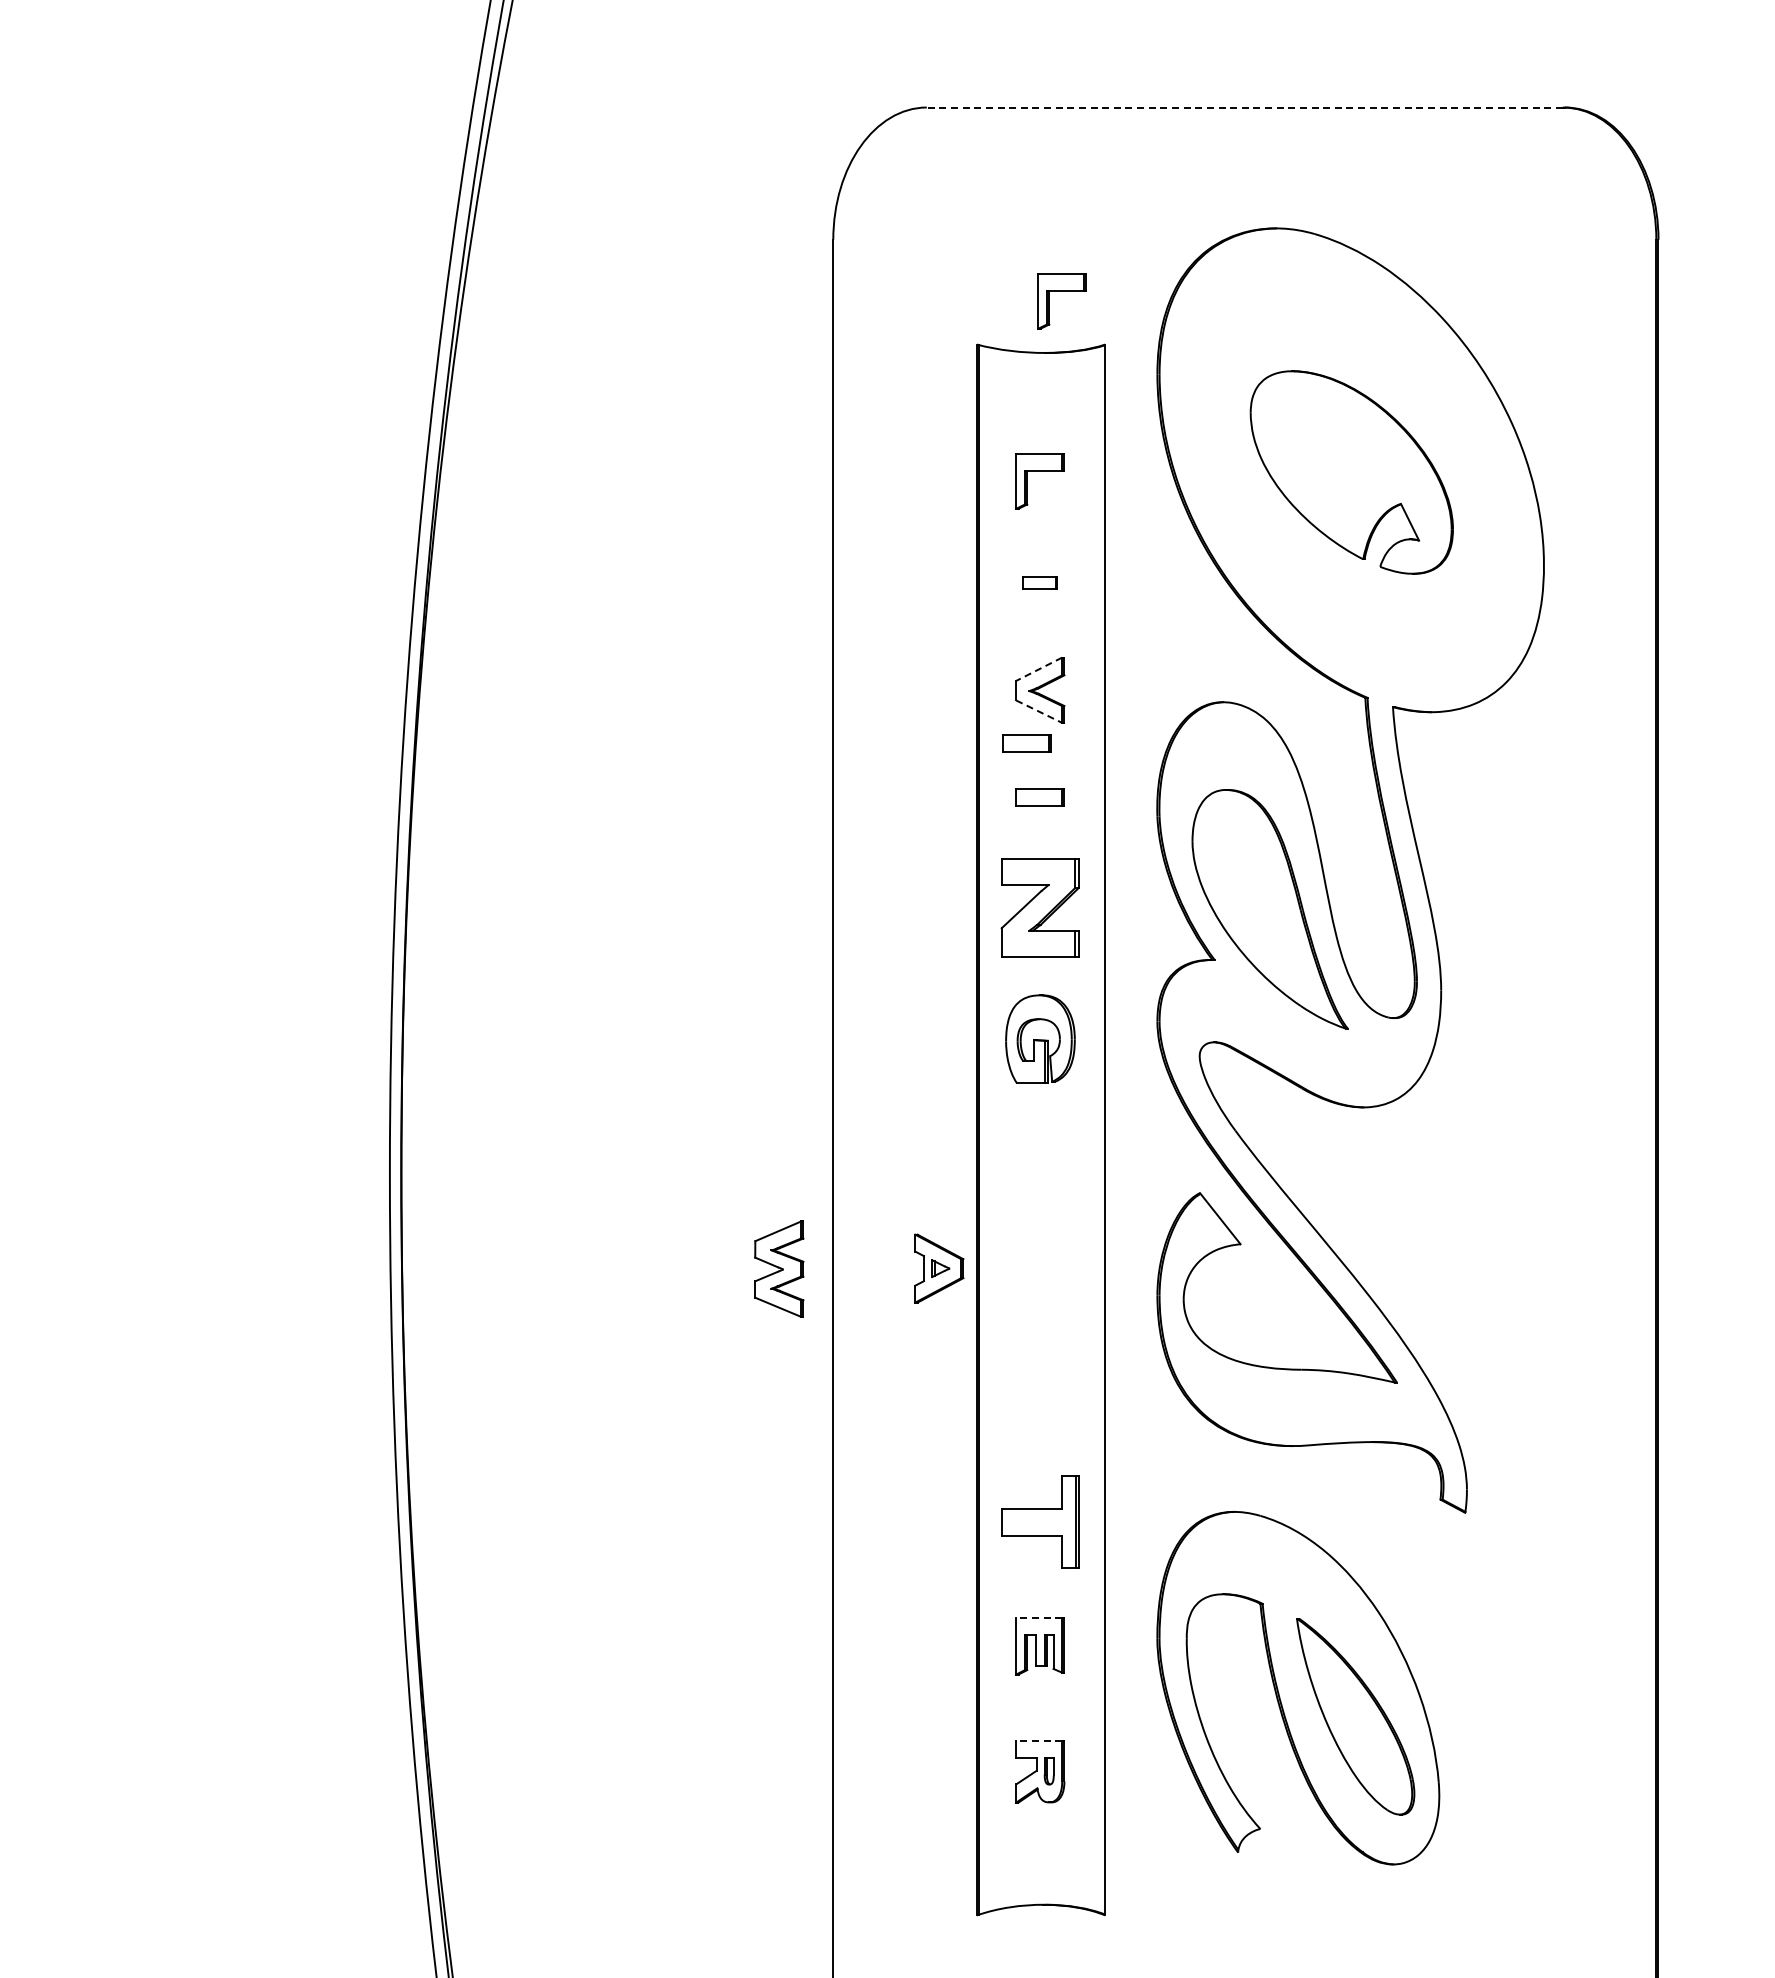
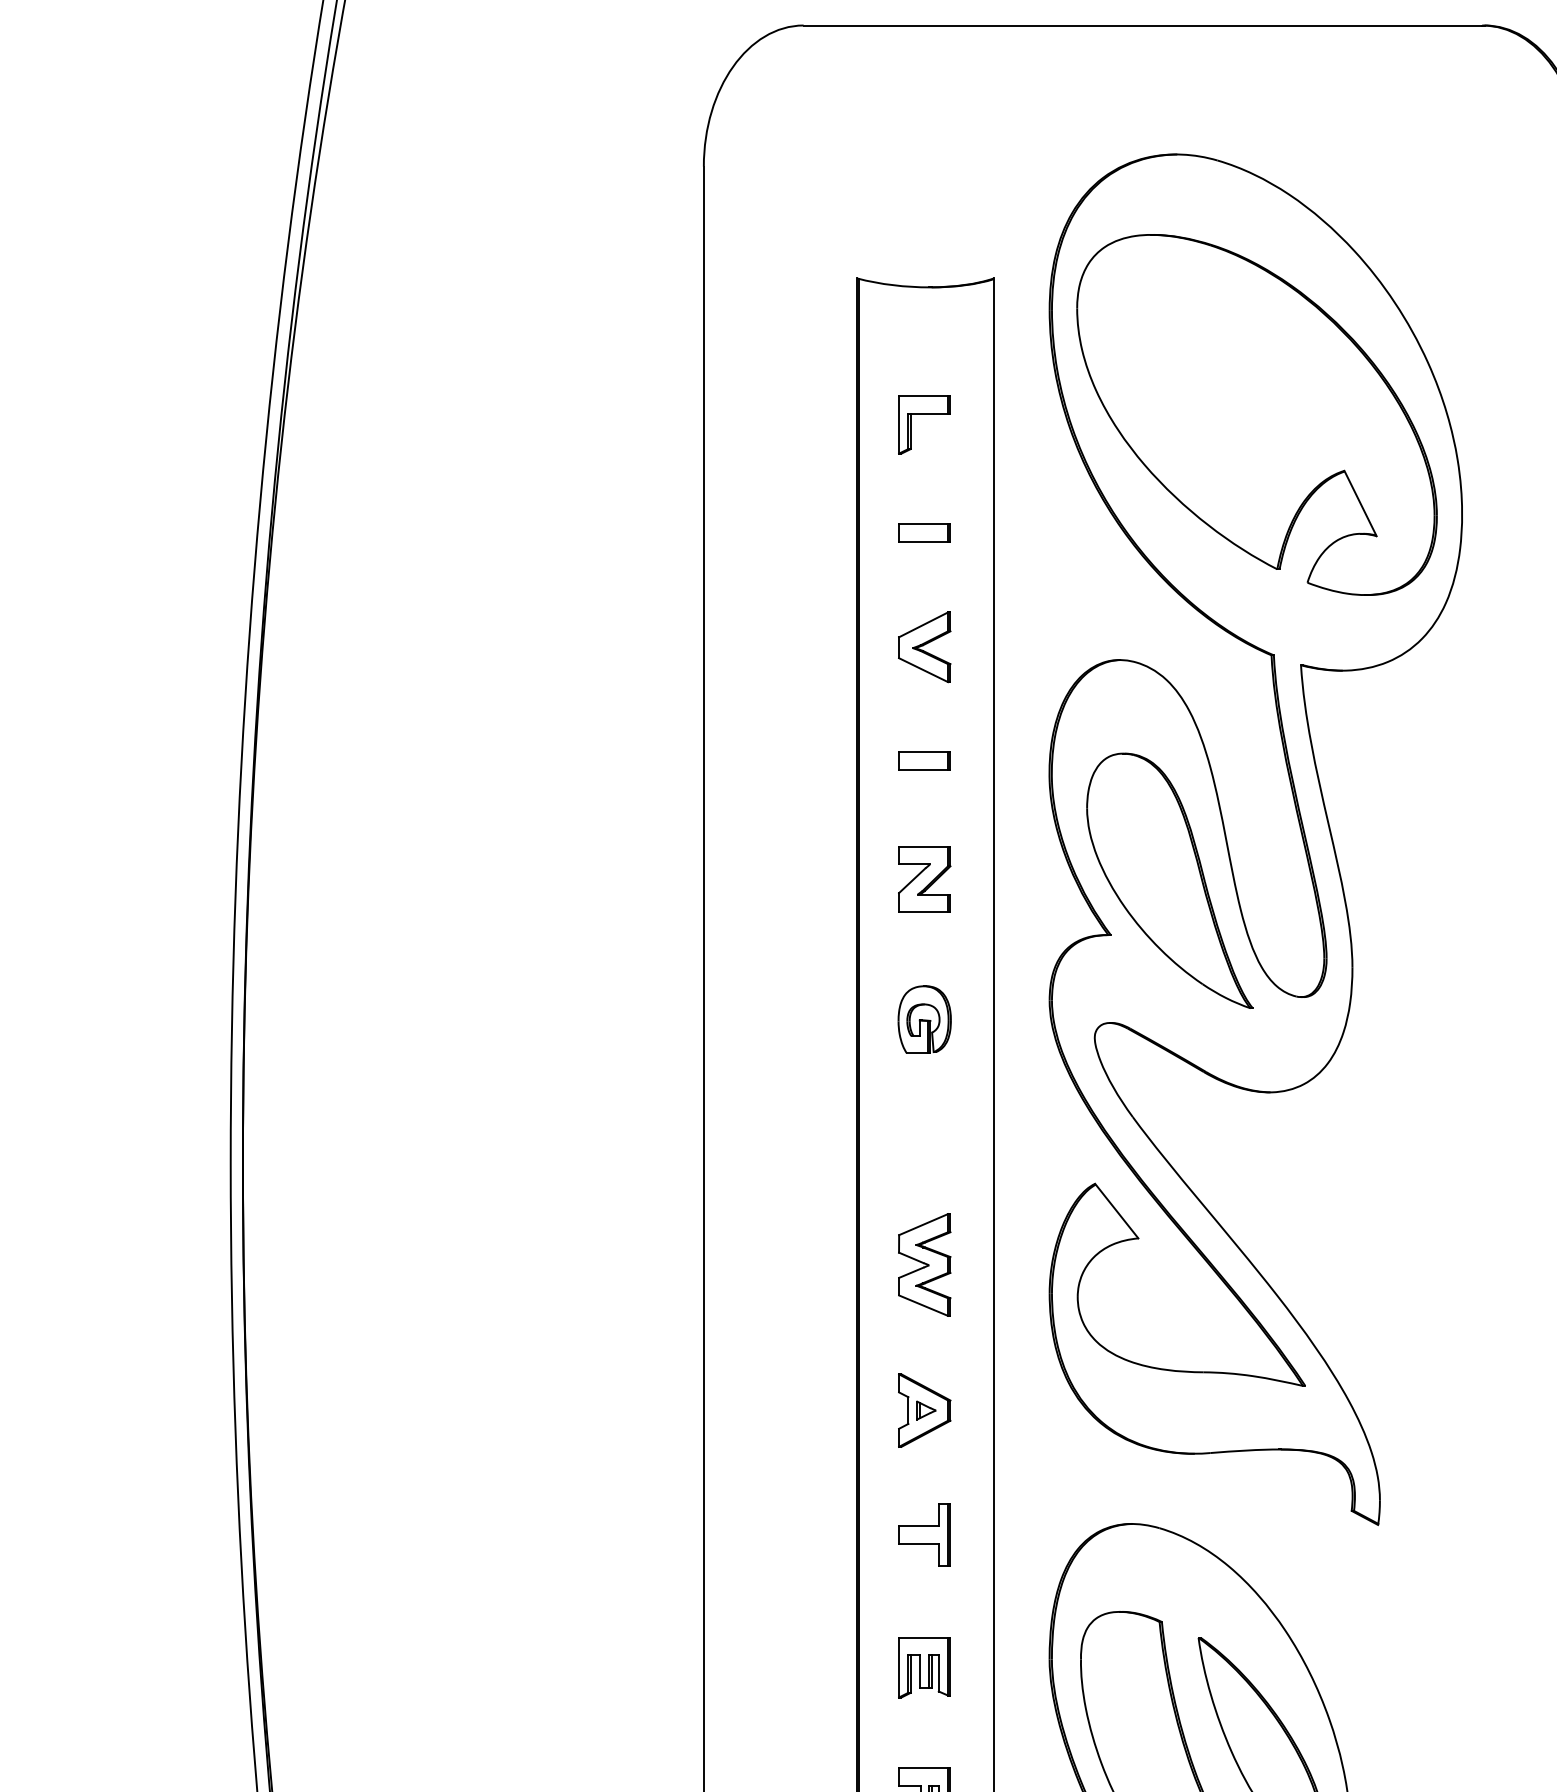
line: (1244, 107) -> (1142, 25), dashed -> solid
part: (1061, 291) -> (947, 221), removed
part: (1351, 472) -> (1256, 414), size x1.67
part: (1039, 583) -> (923, 533), size x1.43
line: (1039, 669) -> (923, 625), dashed -> solid
line: (1039, 711) -> (923, 669), dashed -> solid
part: (1026, 743) -> (909, 704), removed
part: (1040, 907) -> (924, 879), size x0.62
part: (1039, 1039) -> (923, 1019), size x0.71
part: (779, 1268) -> (924, 1264), moved
part: (939, 1268) -> (924, 1410), moved
part: (1039, 1522) -> (923, 1535), size x0.62
line: (1039, 1618) -> (923, 1637), dashed -> solid
line: (1039, 1740) -> (923, 1767), dashed -> solid

